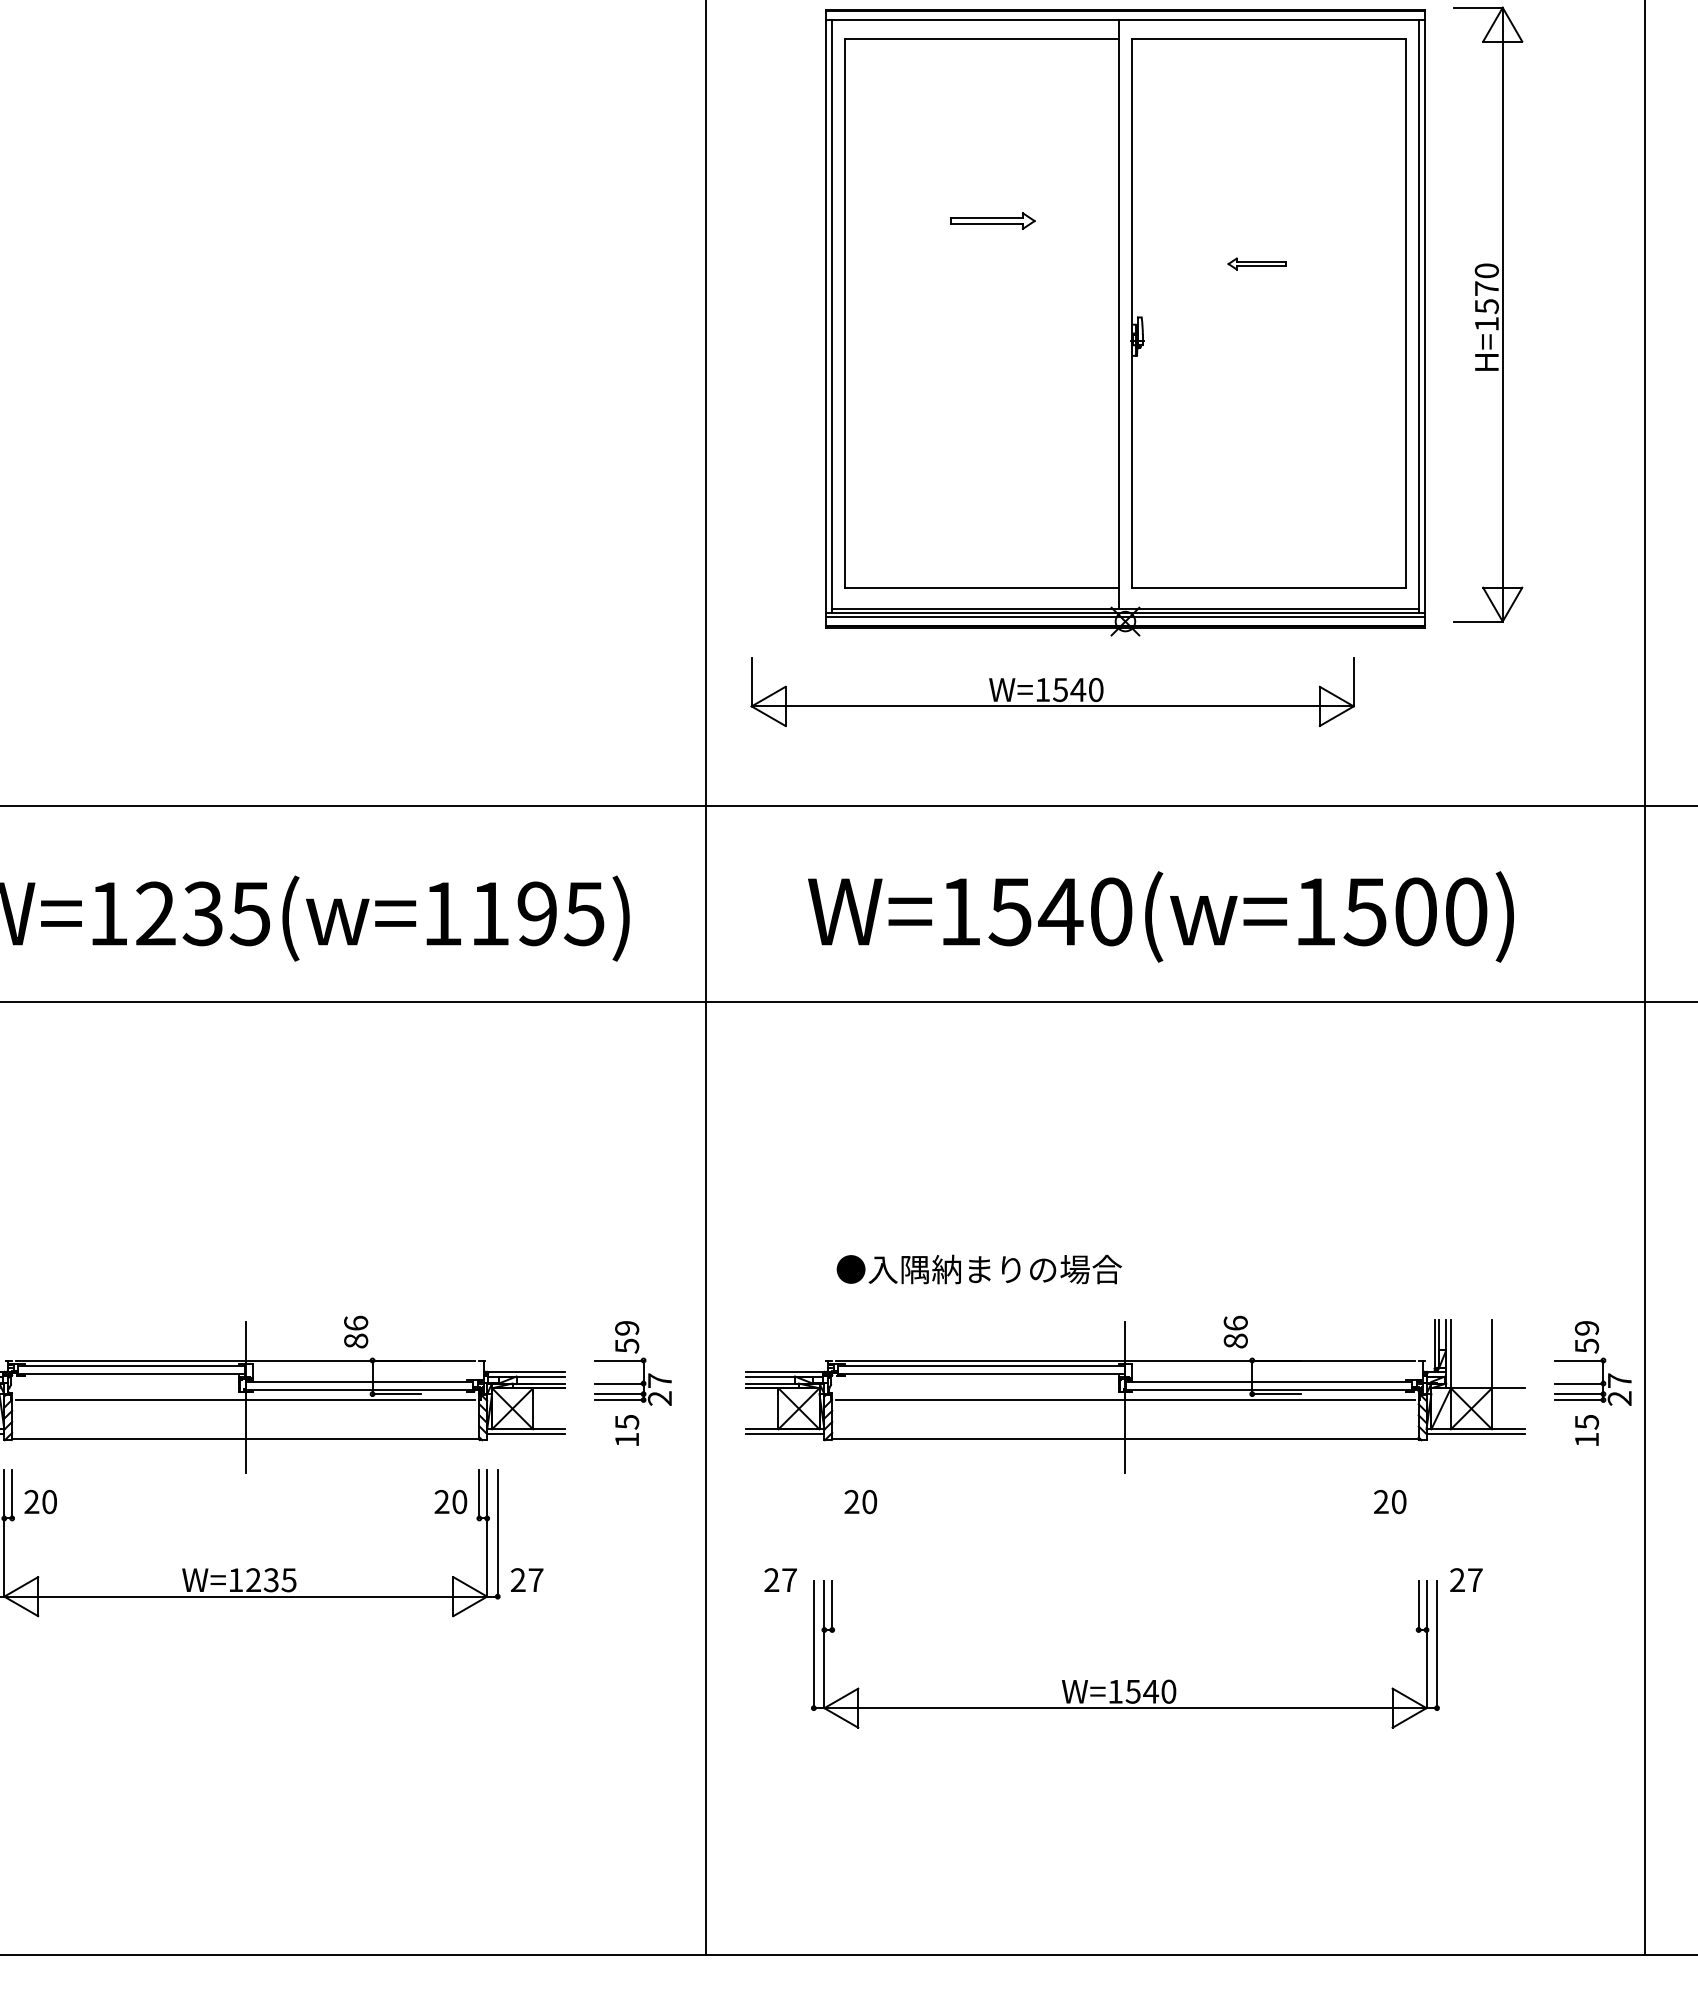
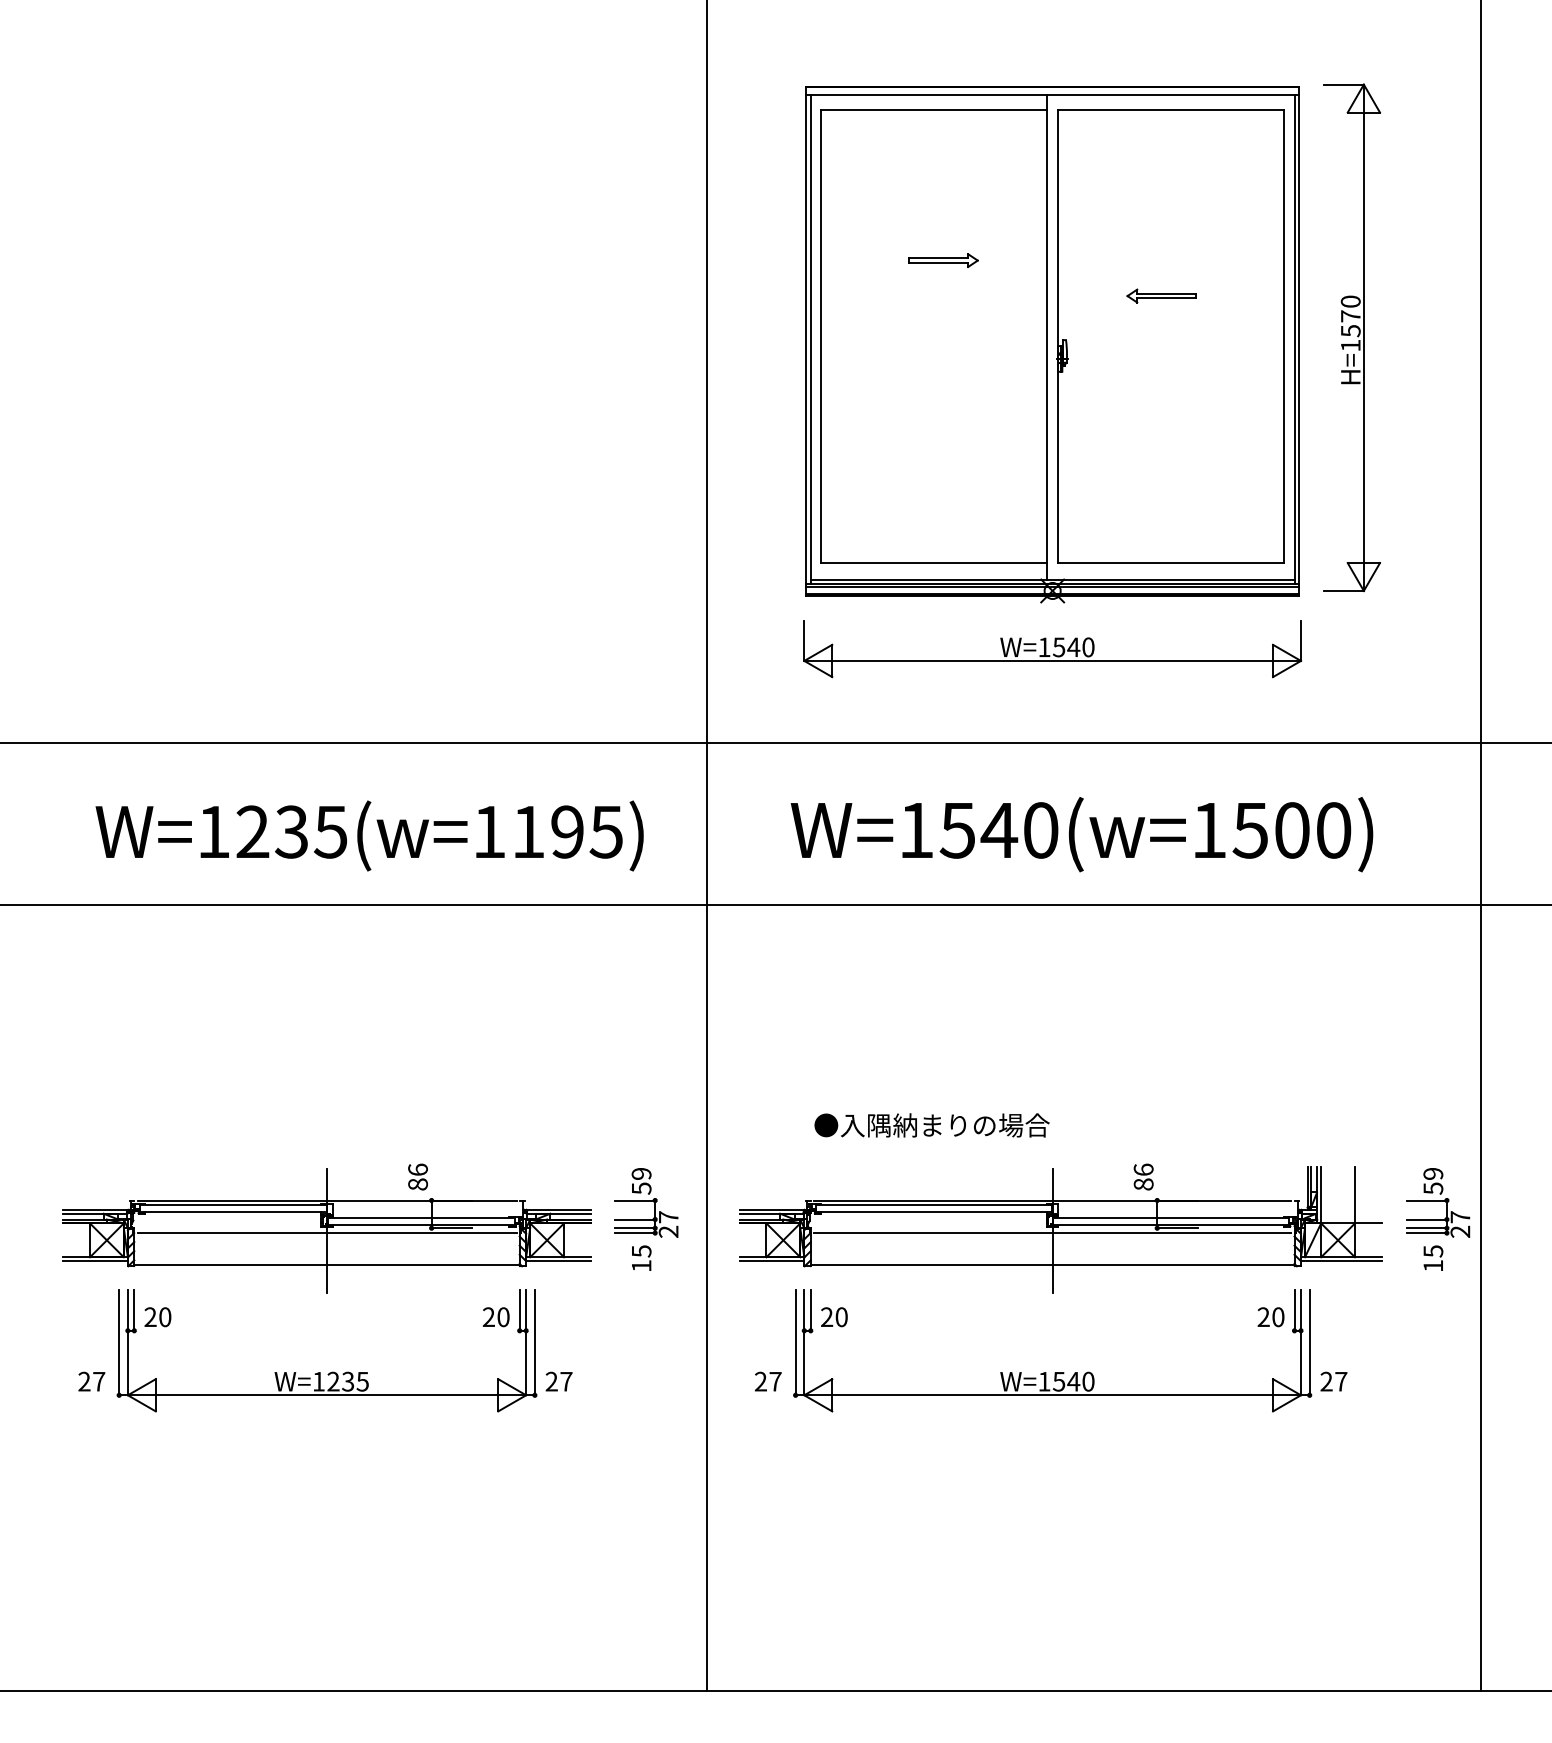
part: (1257, 263) -> (1161, 295), size x1.43
part: (1052, 692) -> (1052, 649), moved
part: (1127, 1680) -> (1054, 1372), moved

